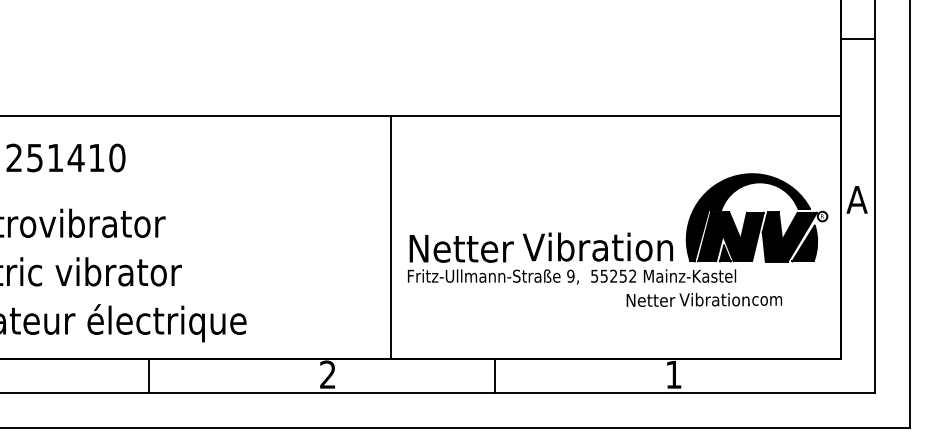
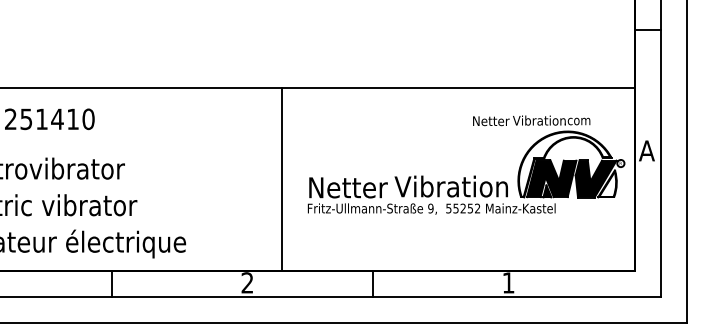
fill: (747, 217) -> (564, 164), removed
line: (391, 237) -> (282, 179), moved
fill: (805, 243) -> (607, 183), removed
text: (704, 299) -> (531, 120), moved

